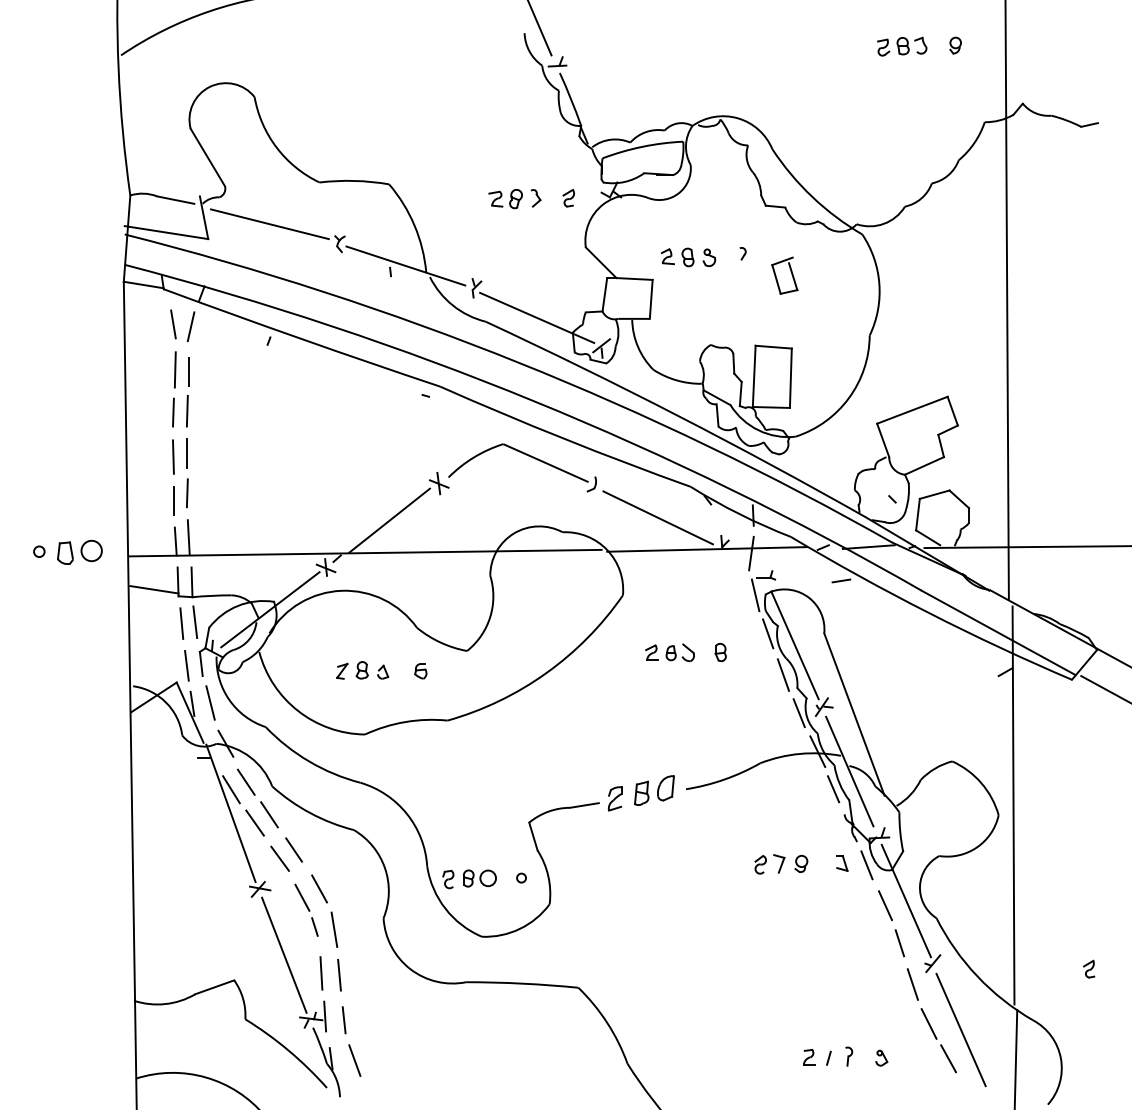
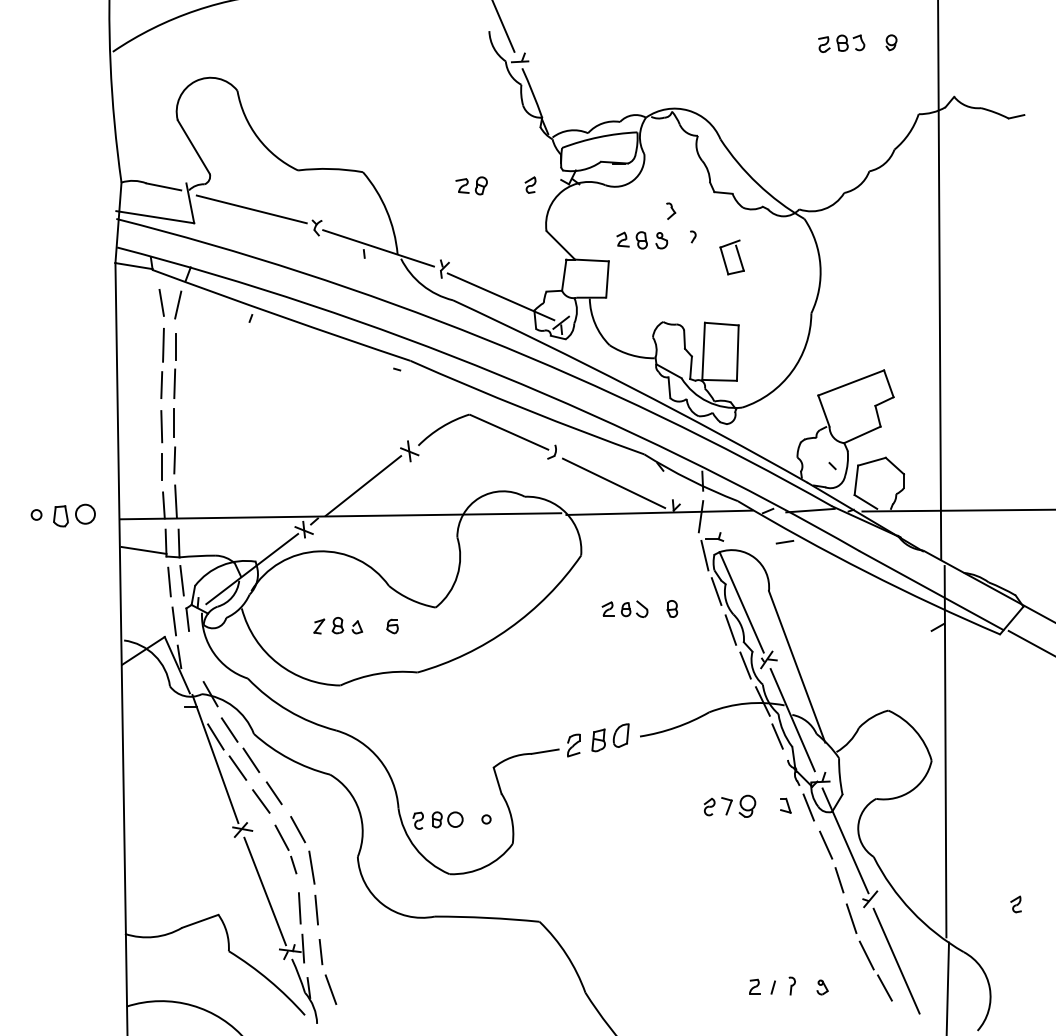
part: (536, 197) -> (671, 210), moved
line: (210, 702) -> (196, 655), removed
part: (801, 863) -> (747, 805), size x1.4

